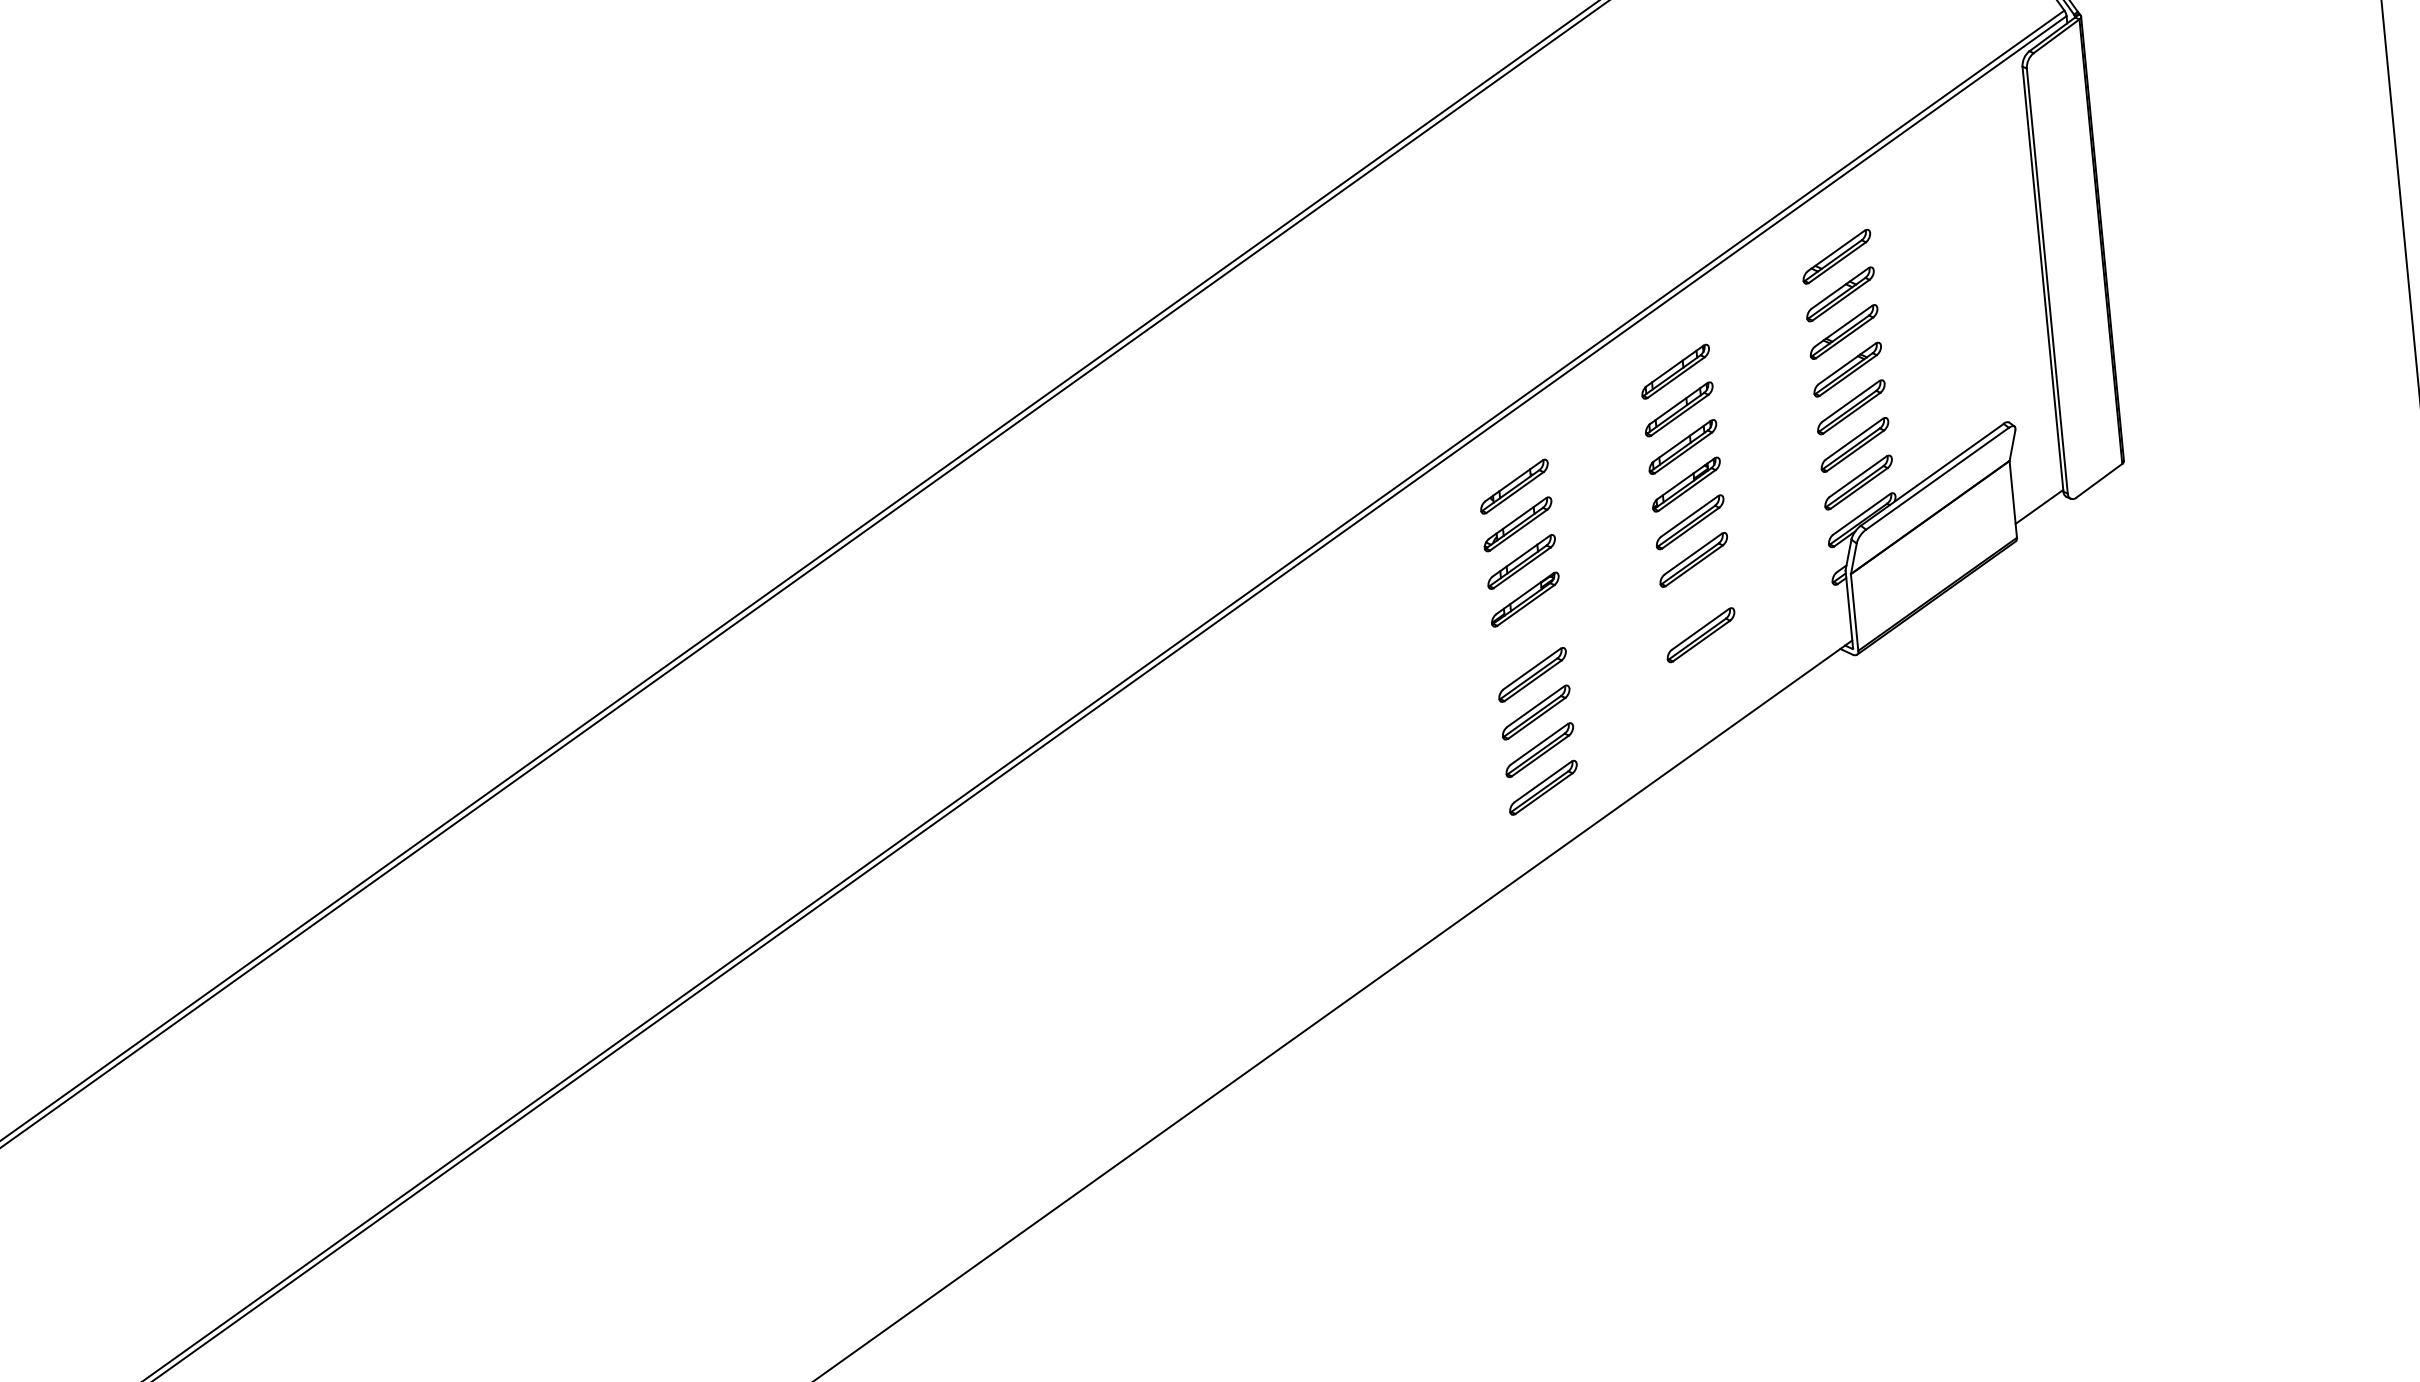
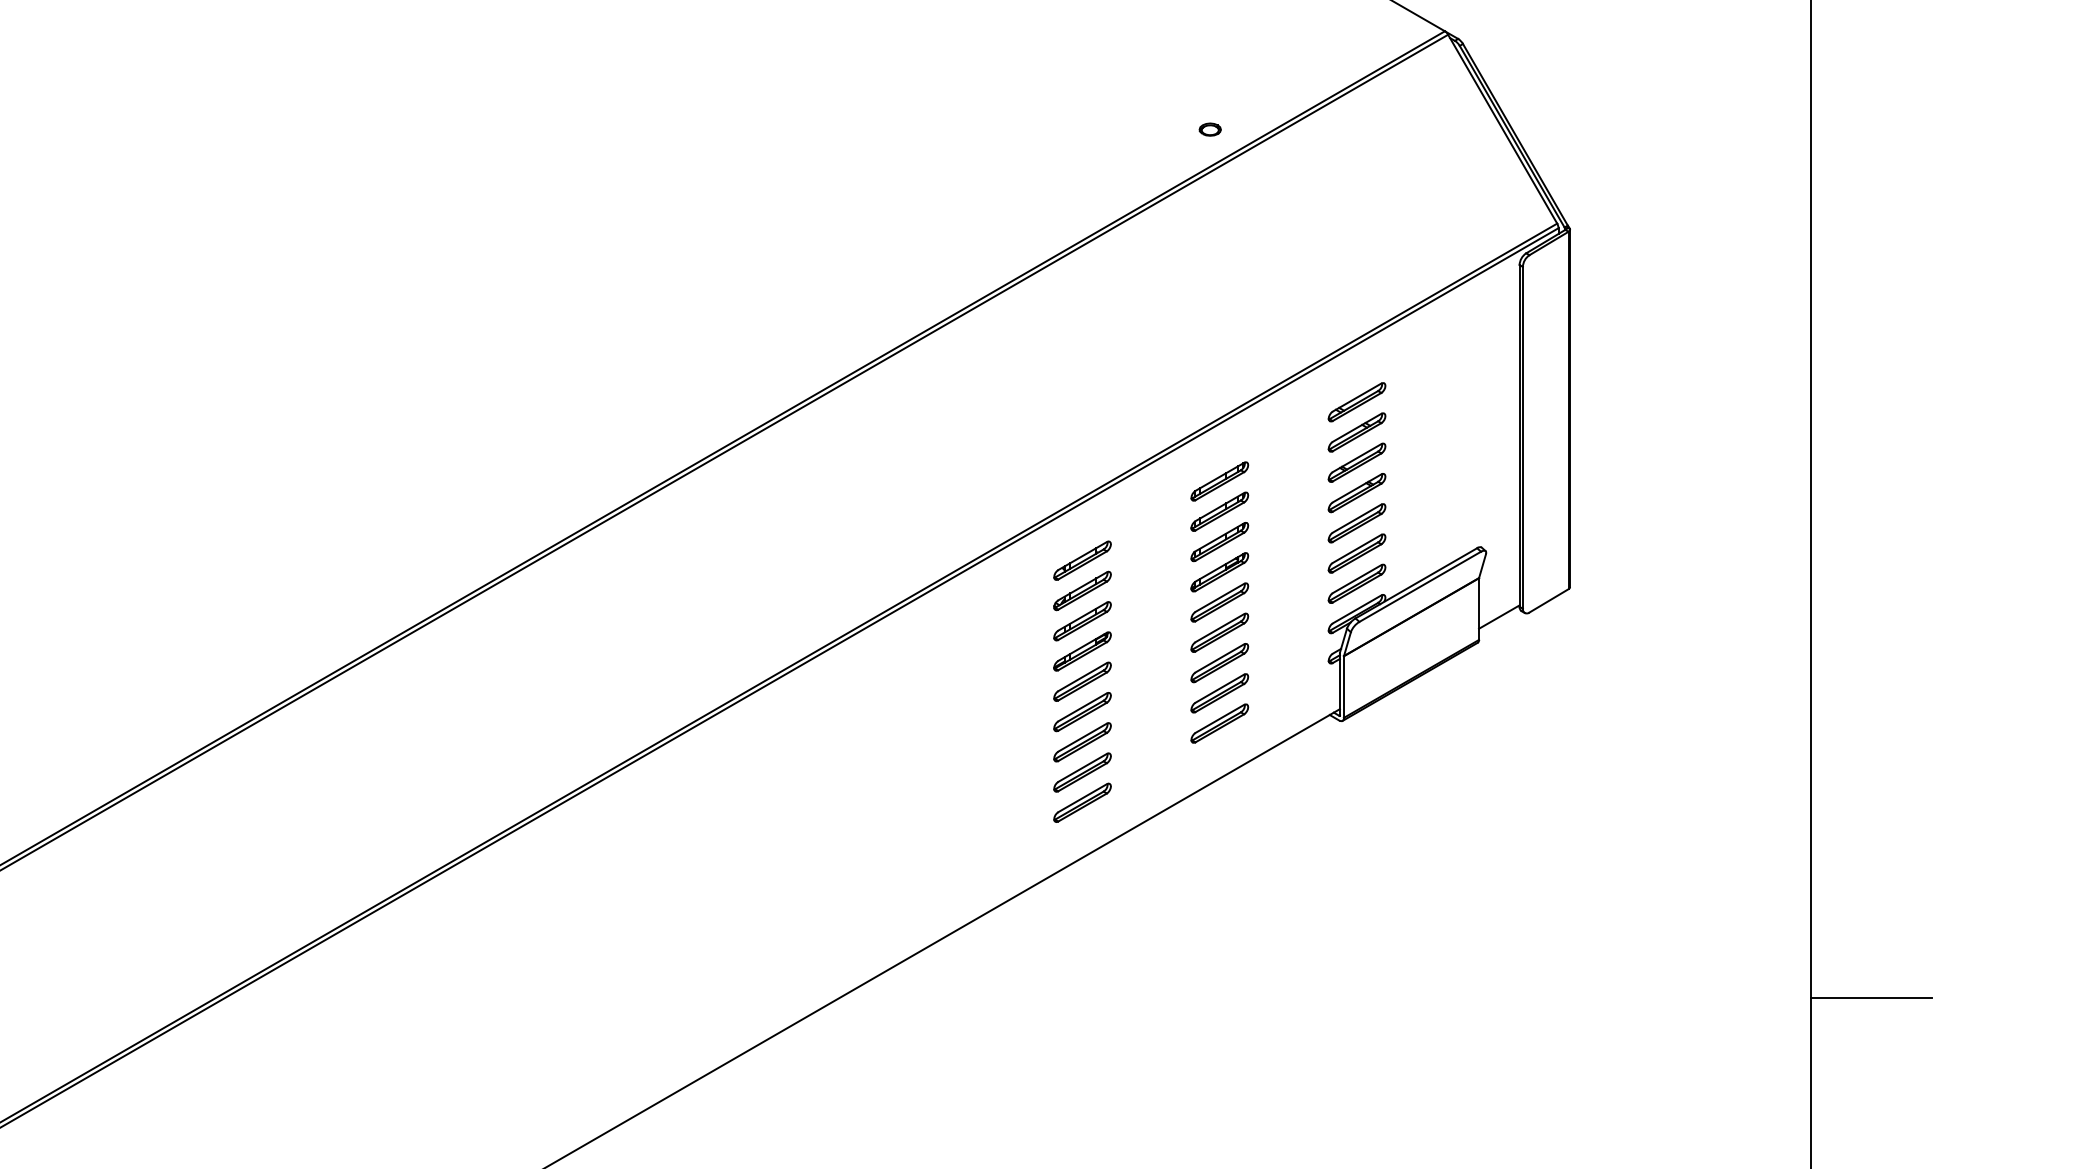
part: (1697, 598) -> (1219, 663), added
part: (1528, 636) -> (1082, 681), added
part: (1704, 672) -> (1219, 723), added

